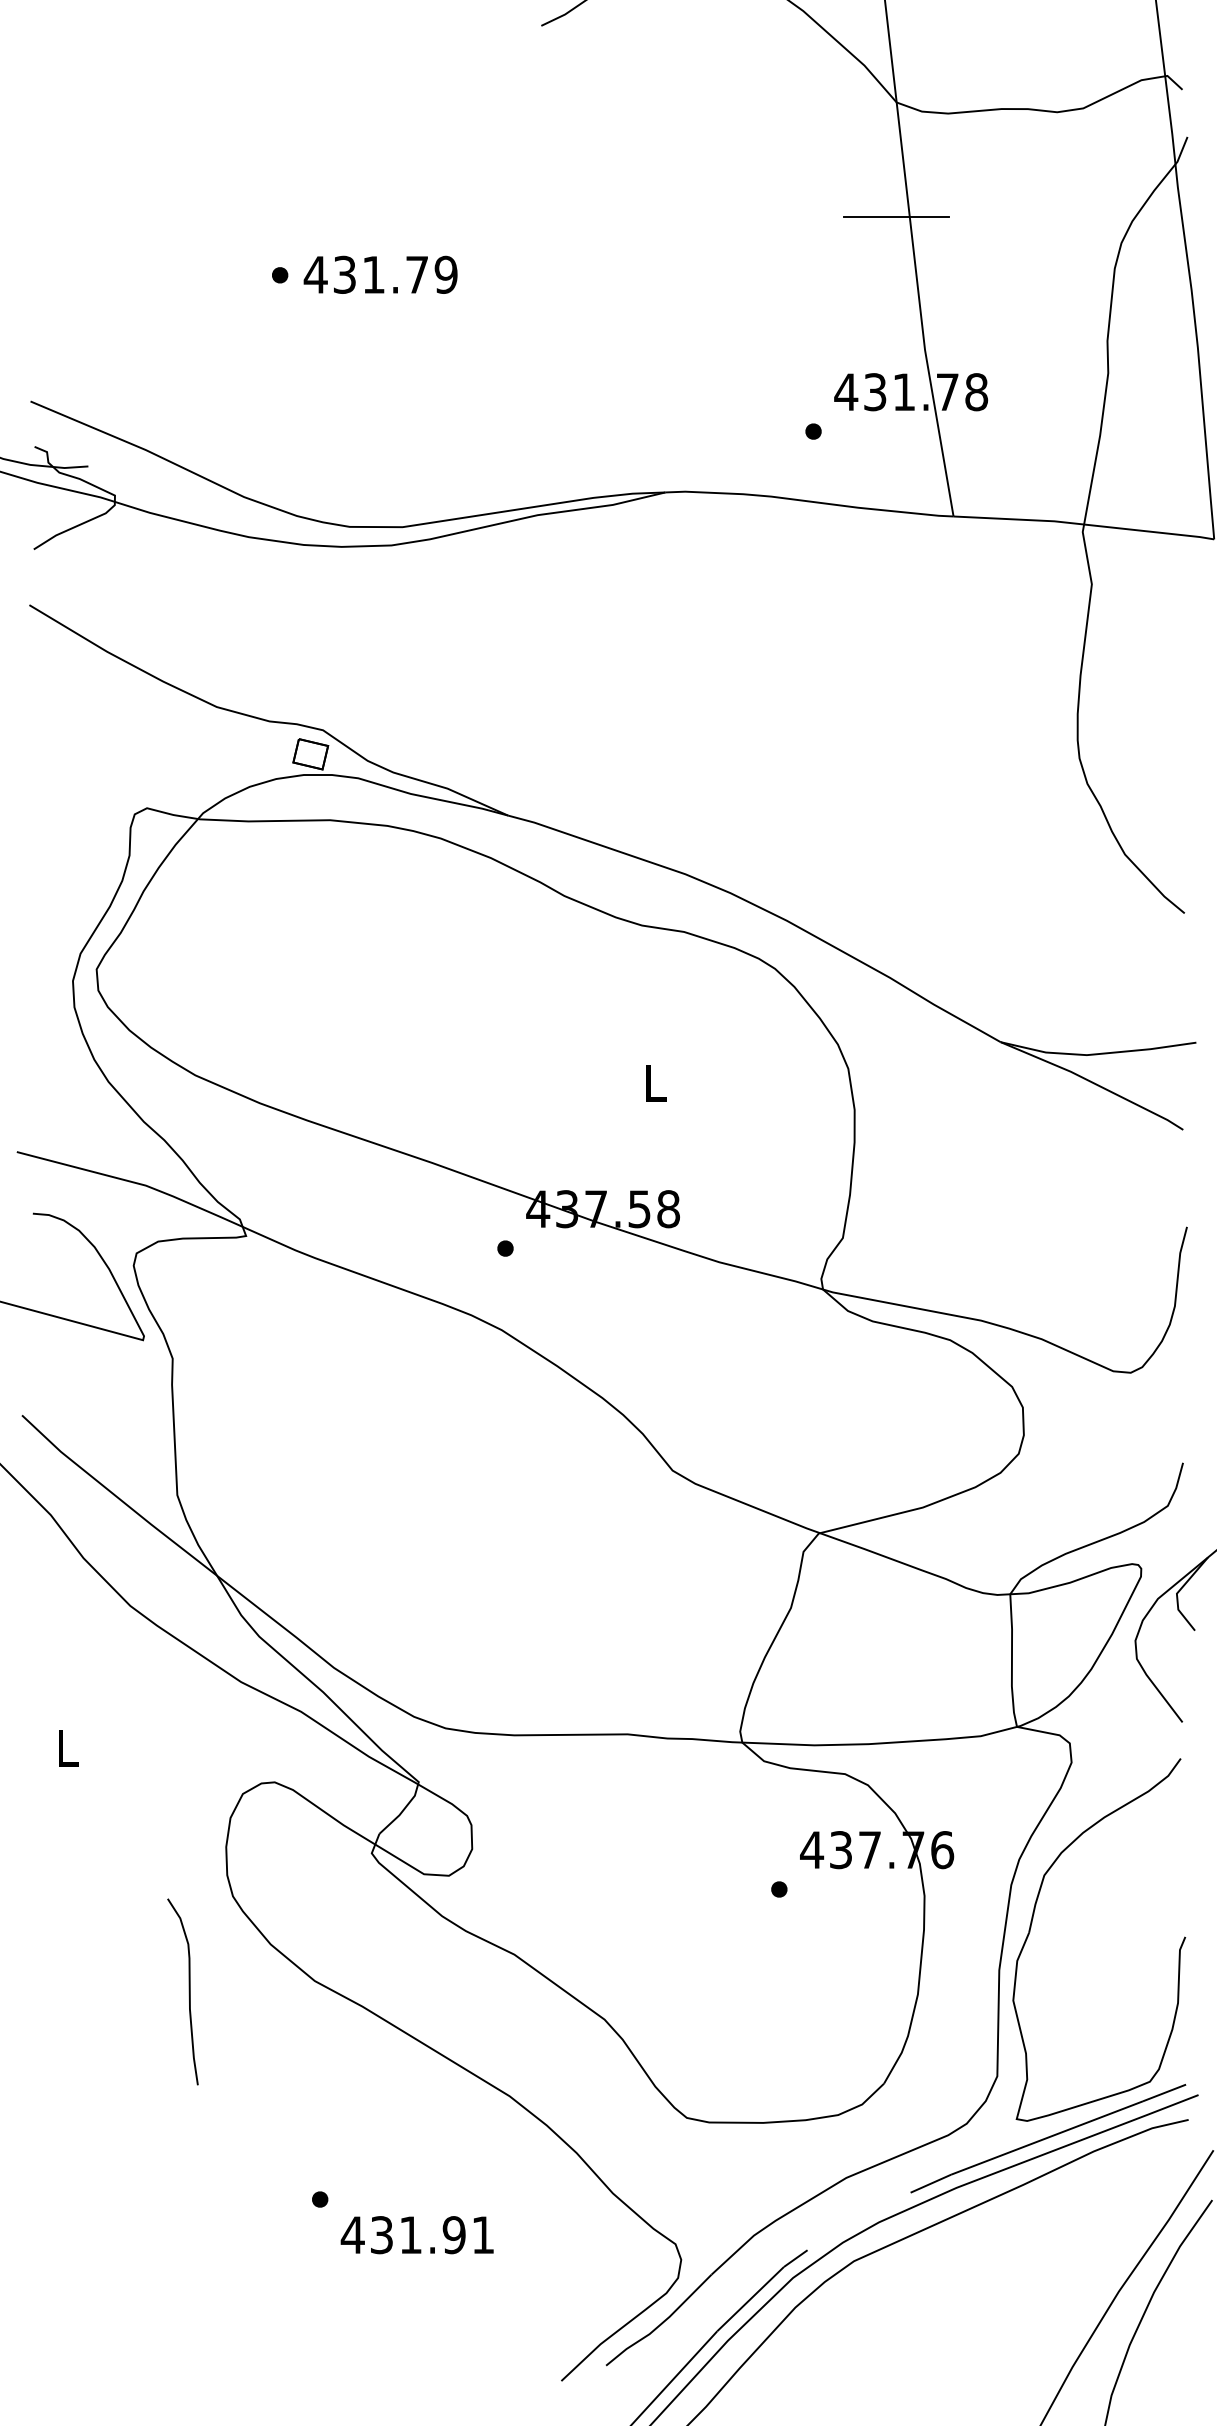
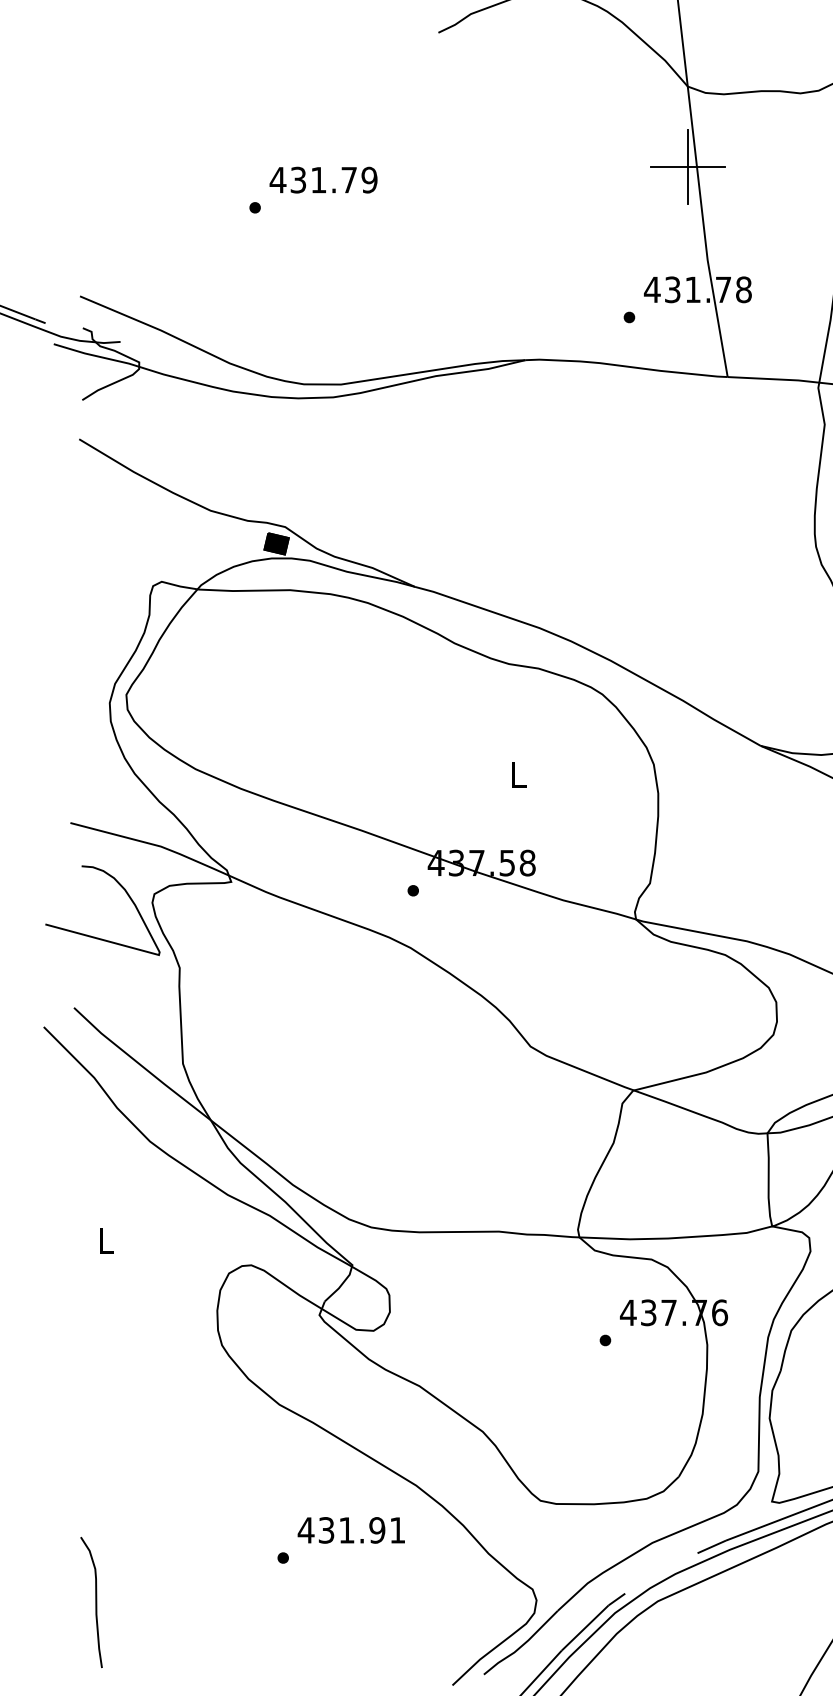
line: (896, 216) -> (687, 166), added
text: (380, 274) -> (323, 179), moved
fill: (310, 754) -> (276, 544), added
curve: (188, 1991) -> (95, 1602), moved
text: (416, 2235) -> (350, 1530), moved

